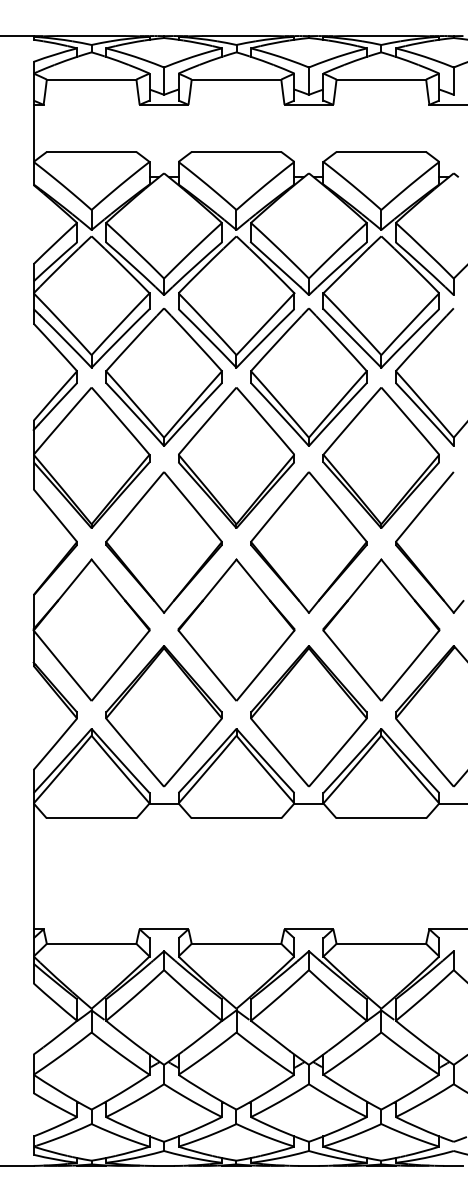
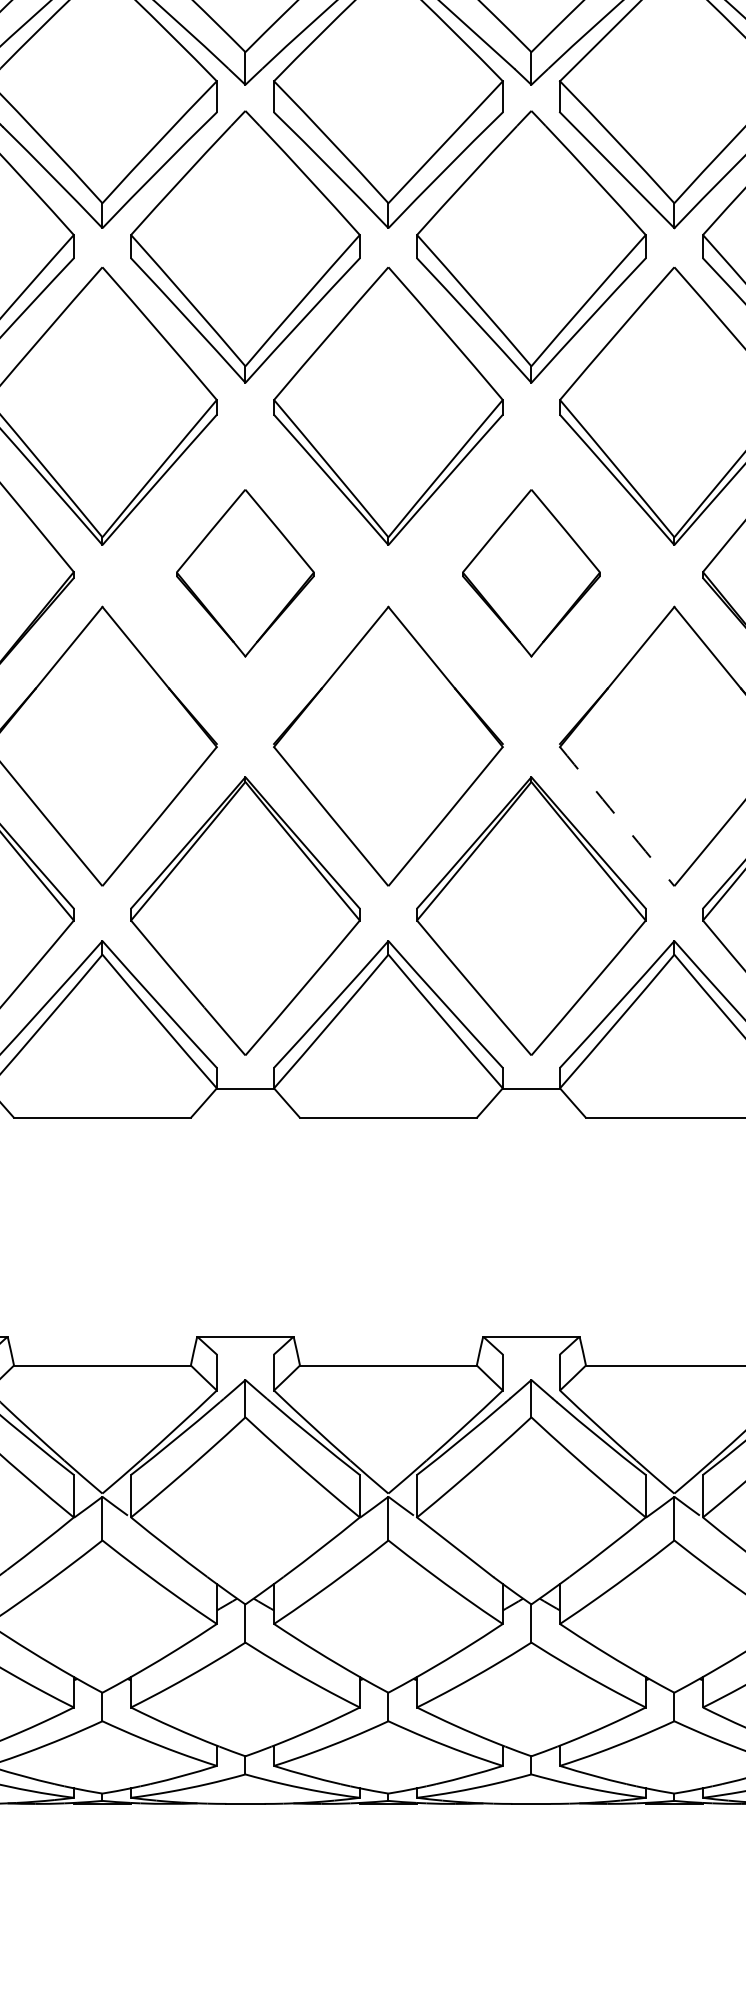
part: (163, 542) -> (244, 573), size x0.6
part: (308, 542) -> (530, 573), size x0.6
arc: (352, 665) -> (617, 816), solid -> dashed

